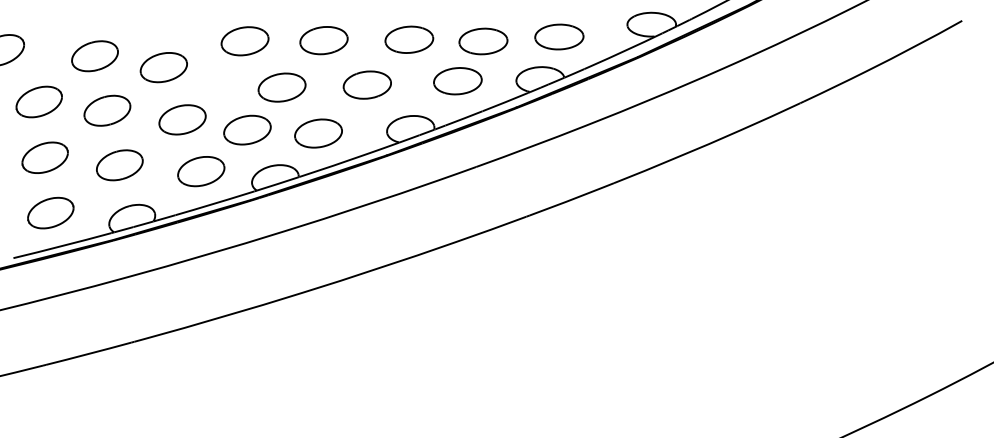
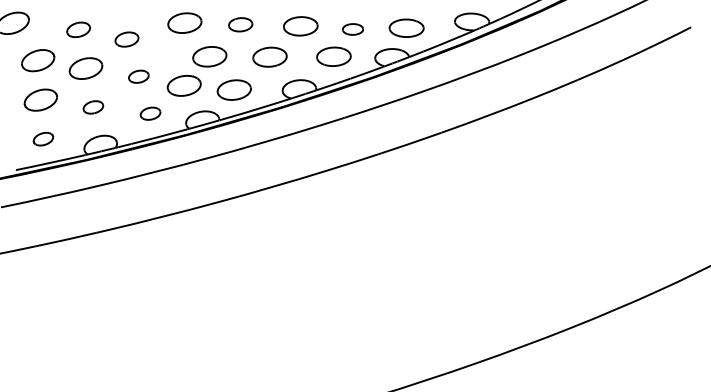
part: (323, 40) -> (240, 24), size x0.7
part: (482, 41) -> (352, 29), size x0.6
part: (94, 55) -> (78, 29), size x0.7
part: (163, 67) -> (126, 39), size x0.7
part: (182, 119) -> (138, 76), size x0.6
part: (120, 165) -> (93, 107), size x0.6
part: (201, 171) -> (150, 113), size x0.6
part: (50, 211) -> (43, 138), size x0.6

